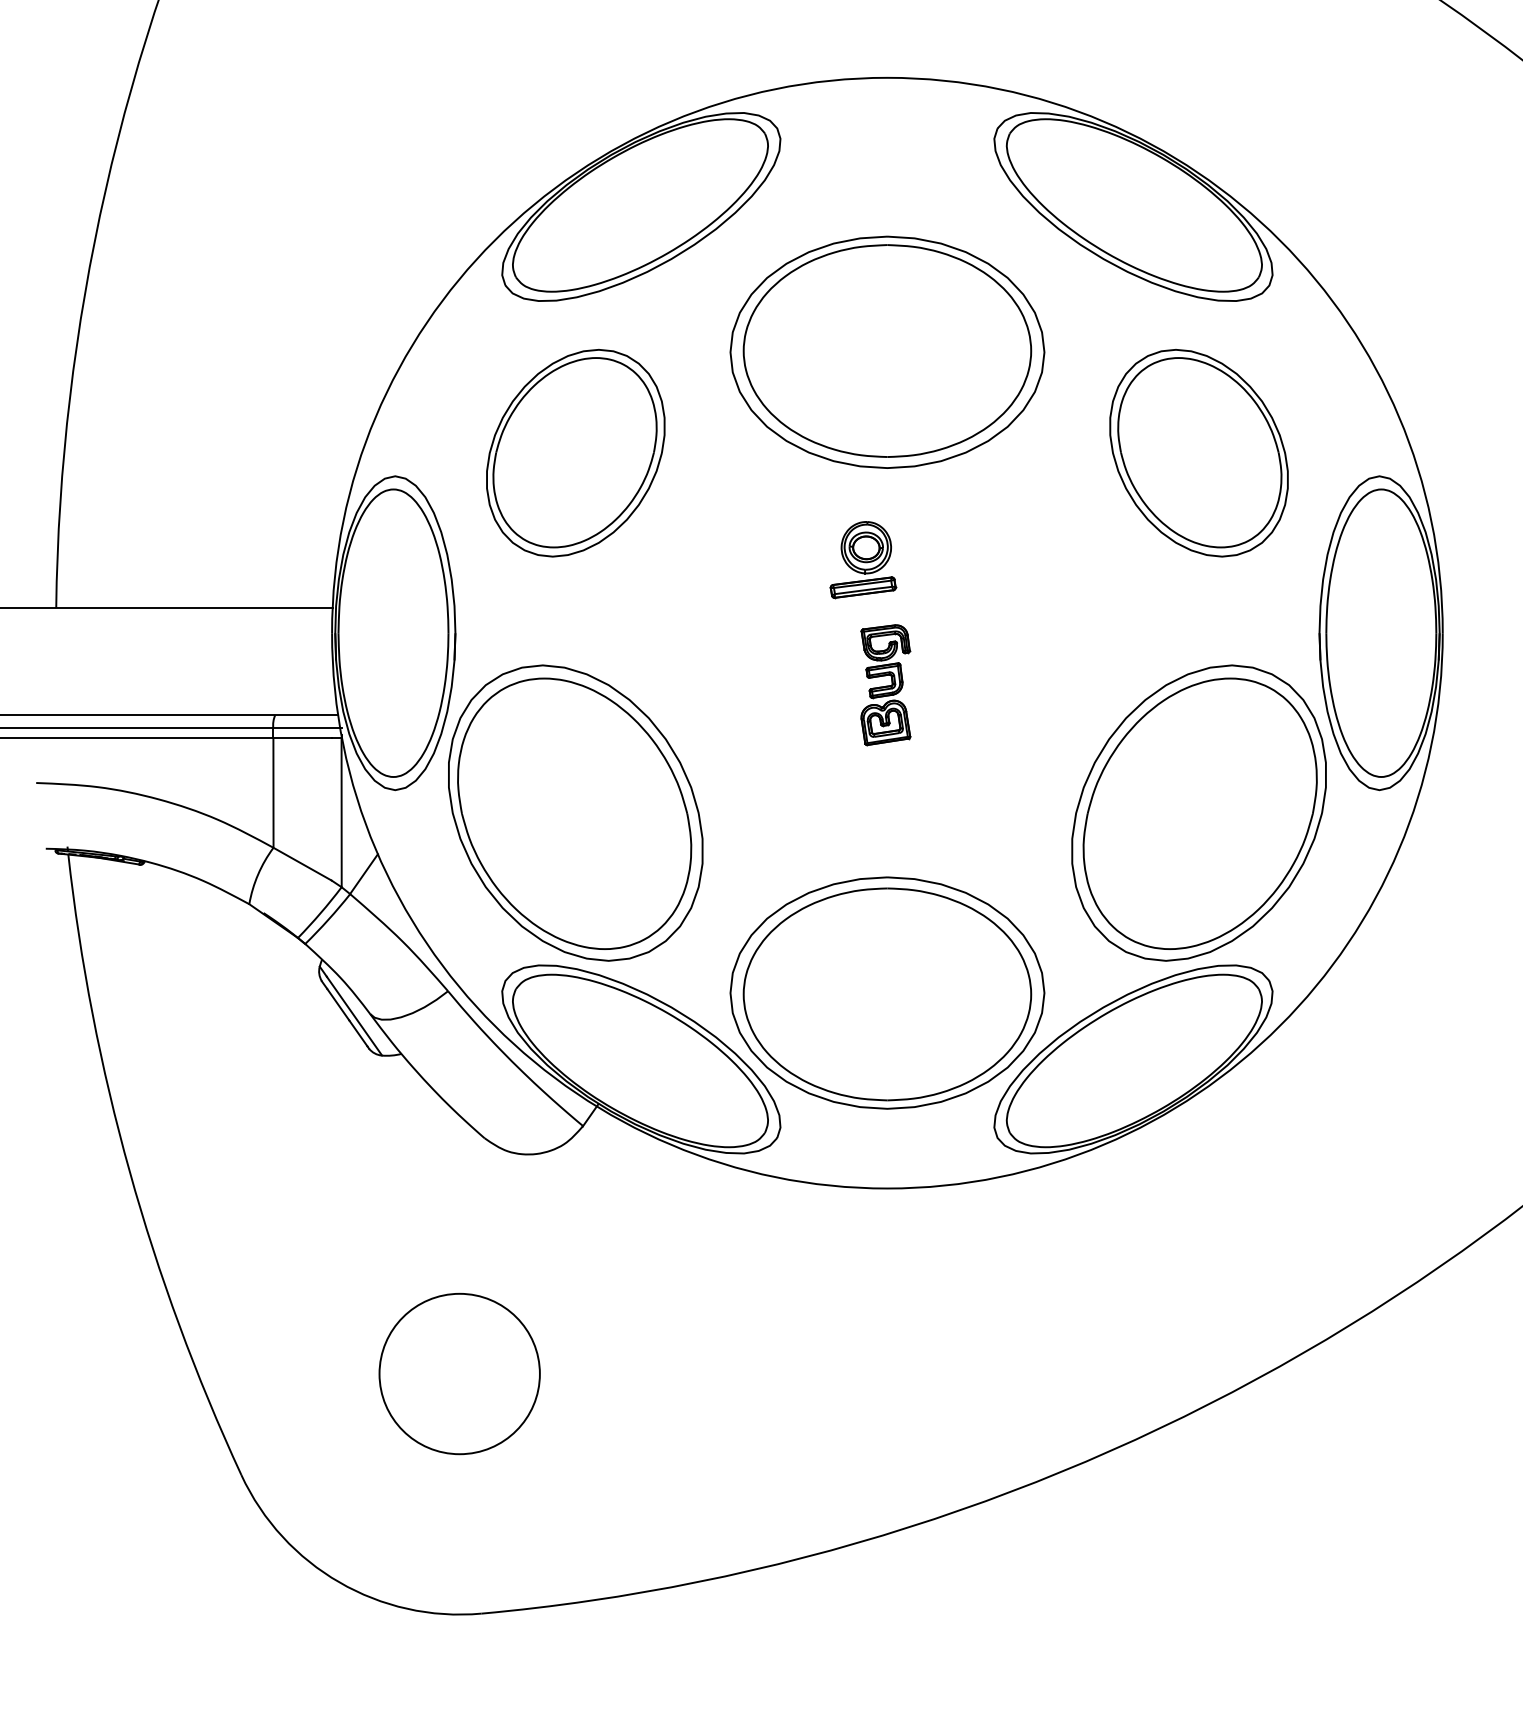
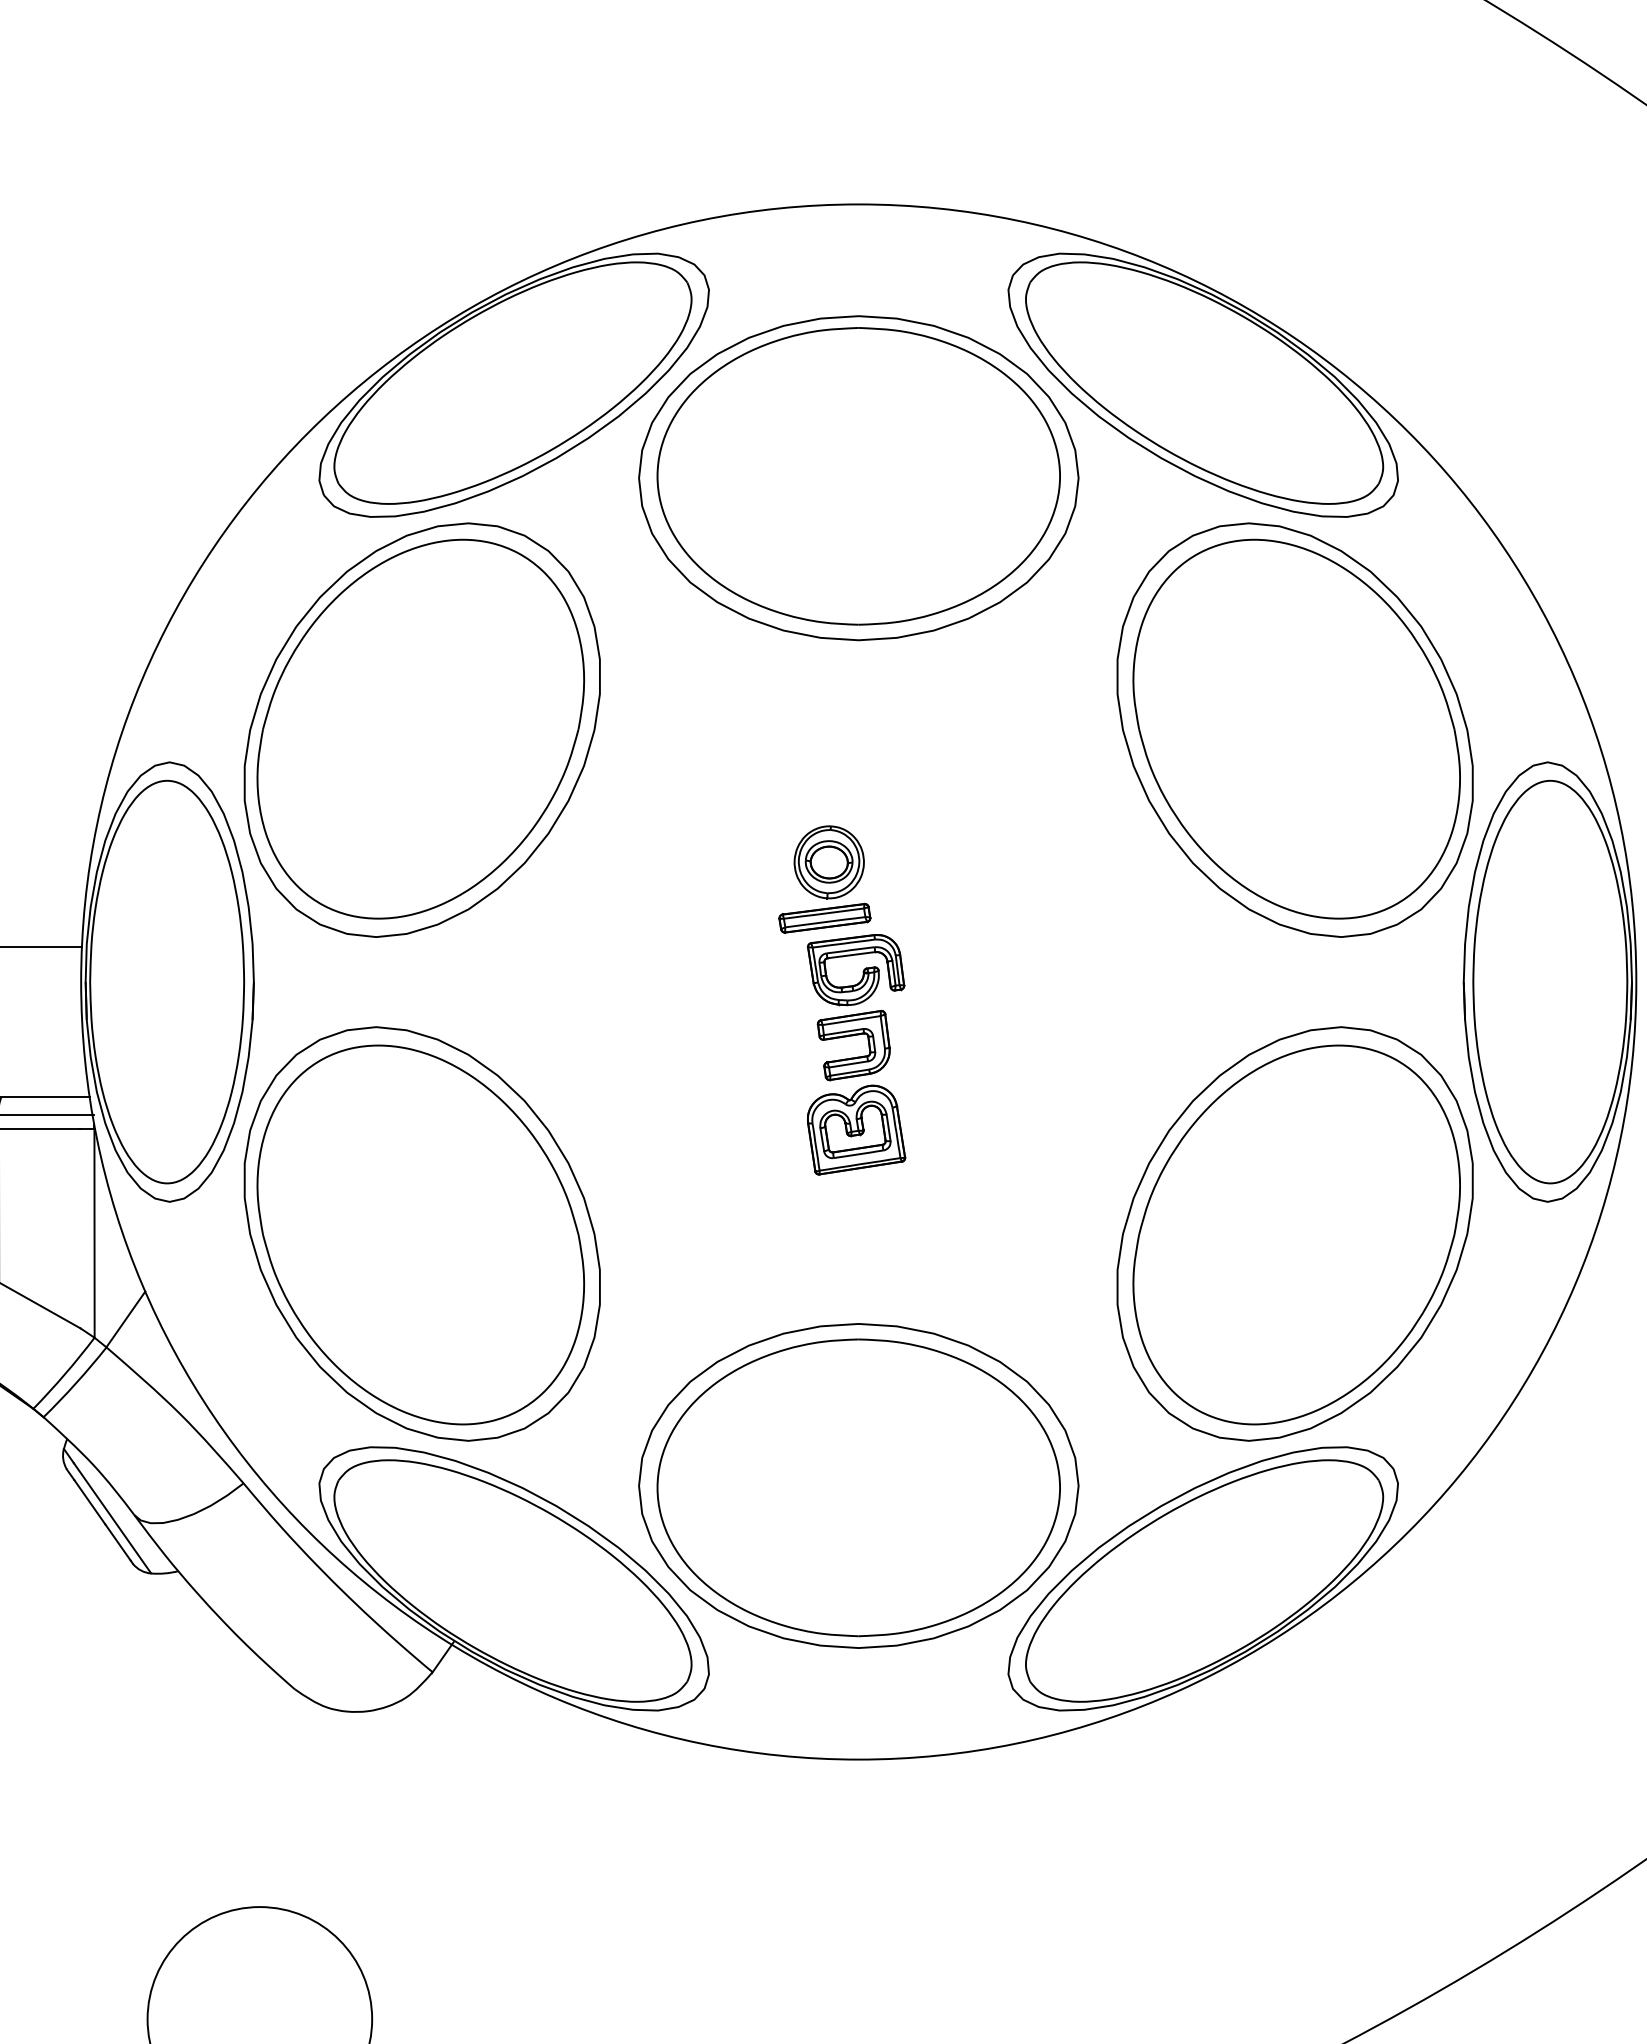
part: (887, 351) -> (858, 477), moved
part: (575, 452) -> (421, 729), size x1.43
part: (1198, 452) -> (1294, 729), size x1.43
part: (885, 685) -> (856, 1055), size x1.43

